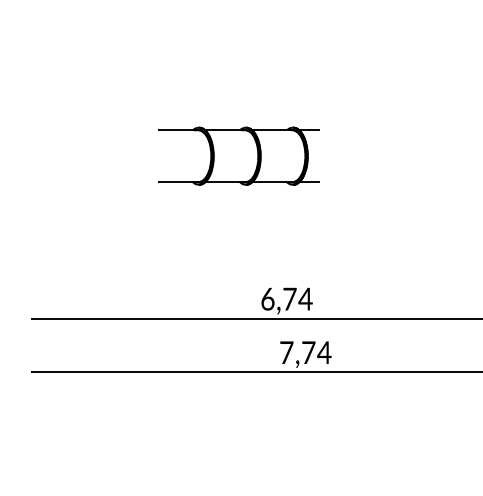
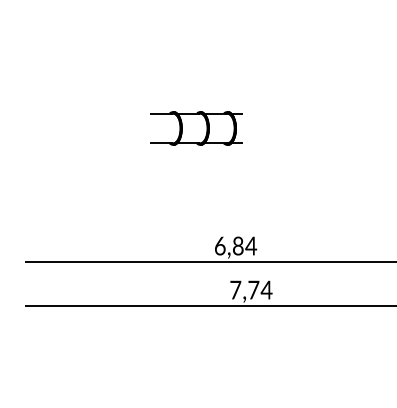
part: (238, 155) -> (196, 127), size x0.7
text: (289, 298) -> (237, 245), 6,74 -> 6,84

